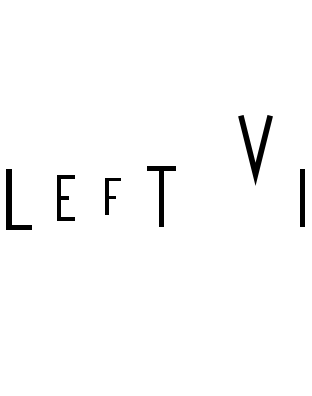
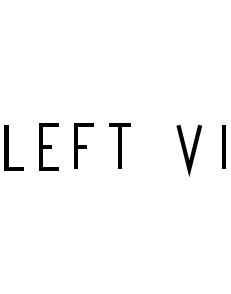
line: (252, 150) -> (187, 151), moved
part: (112, 196) -> (83, 145), size x1.67
part: (65, 197) -> (48, 146), size x1.43

